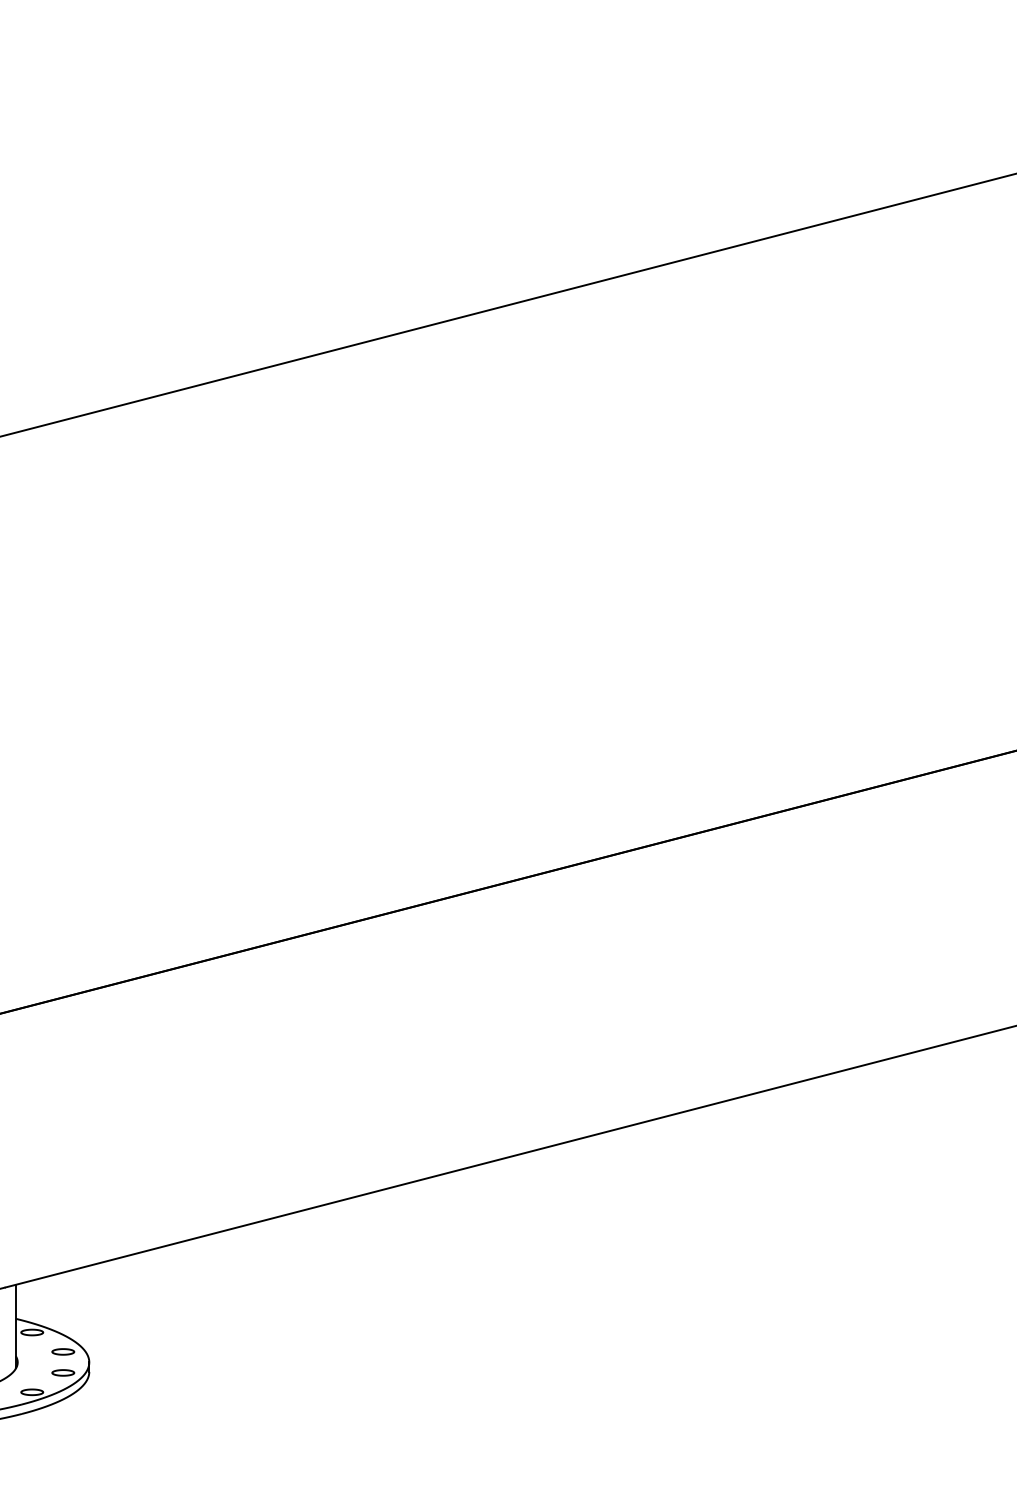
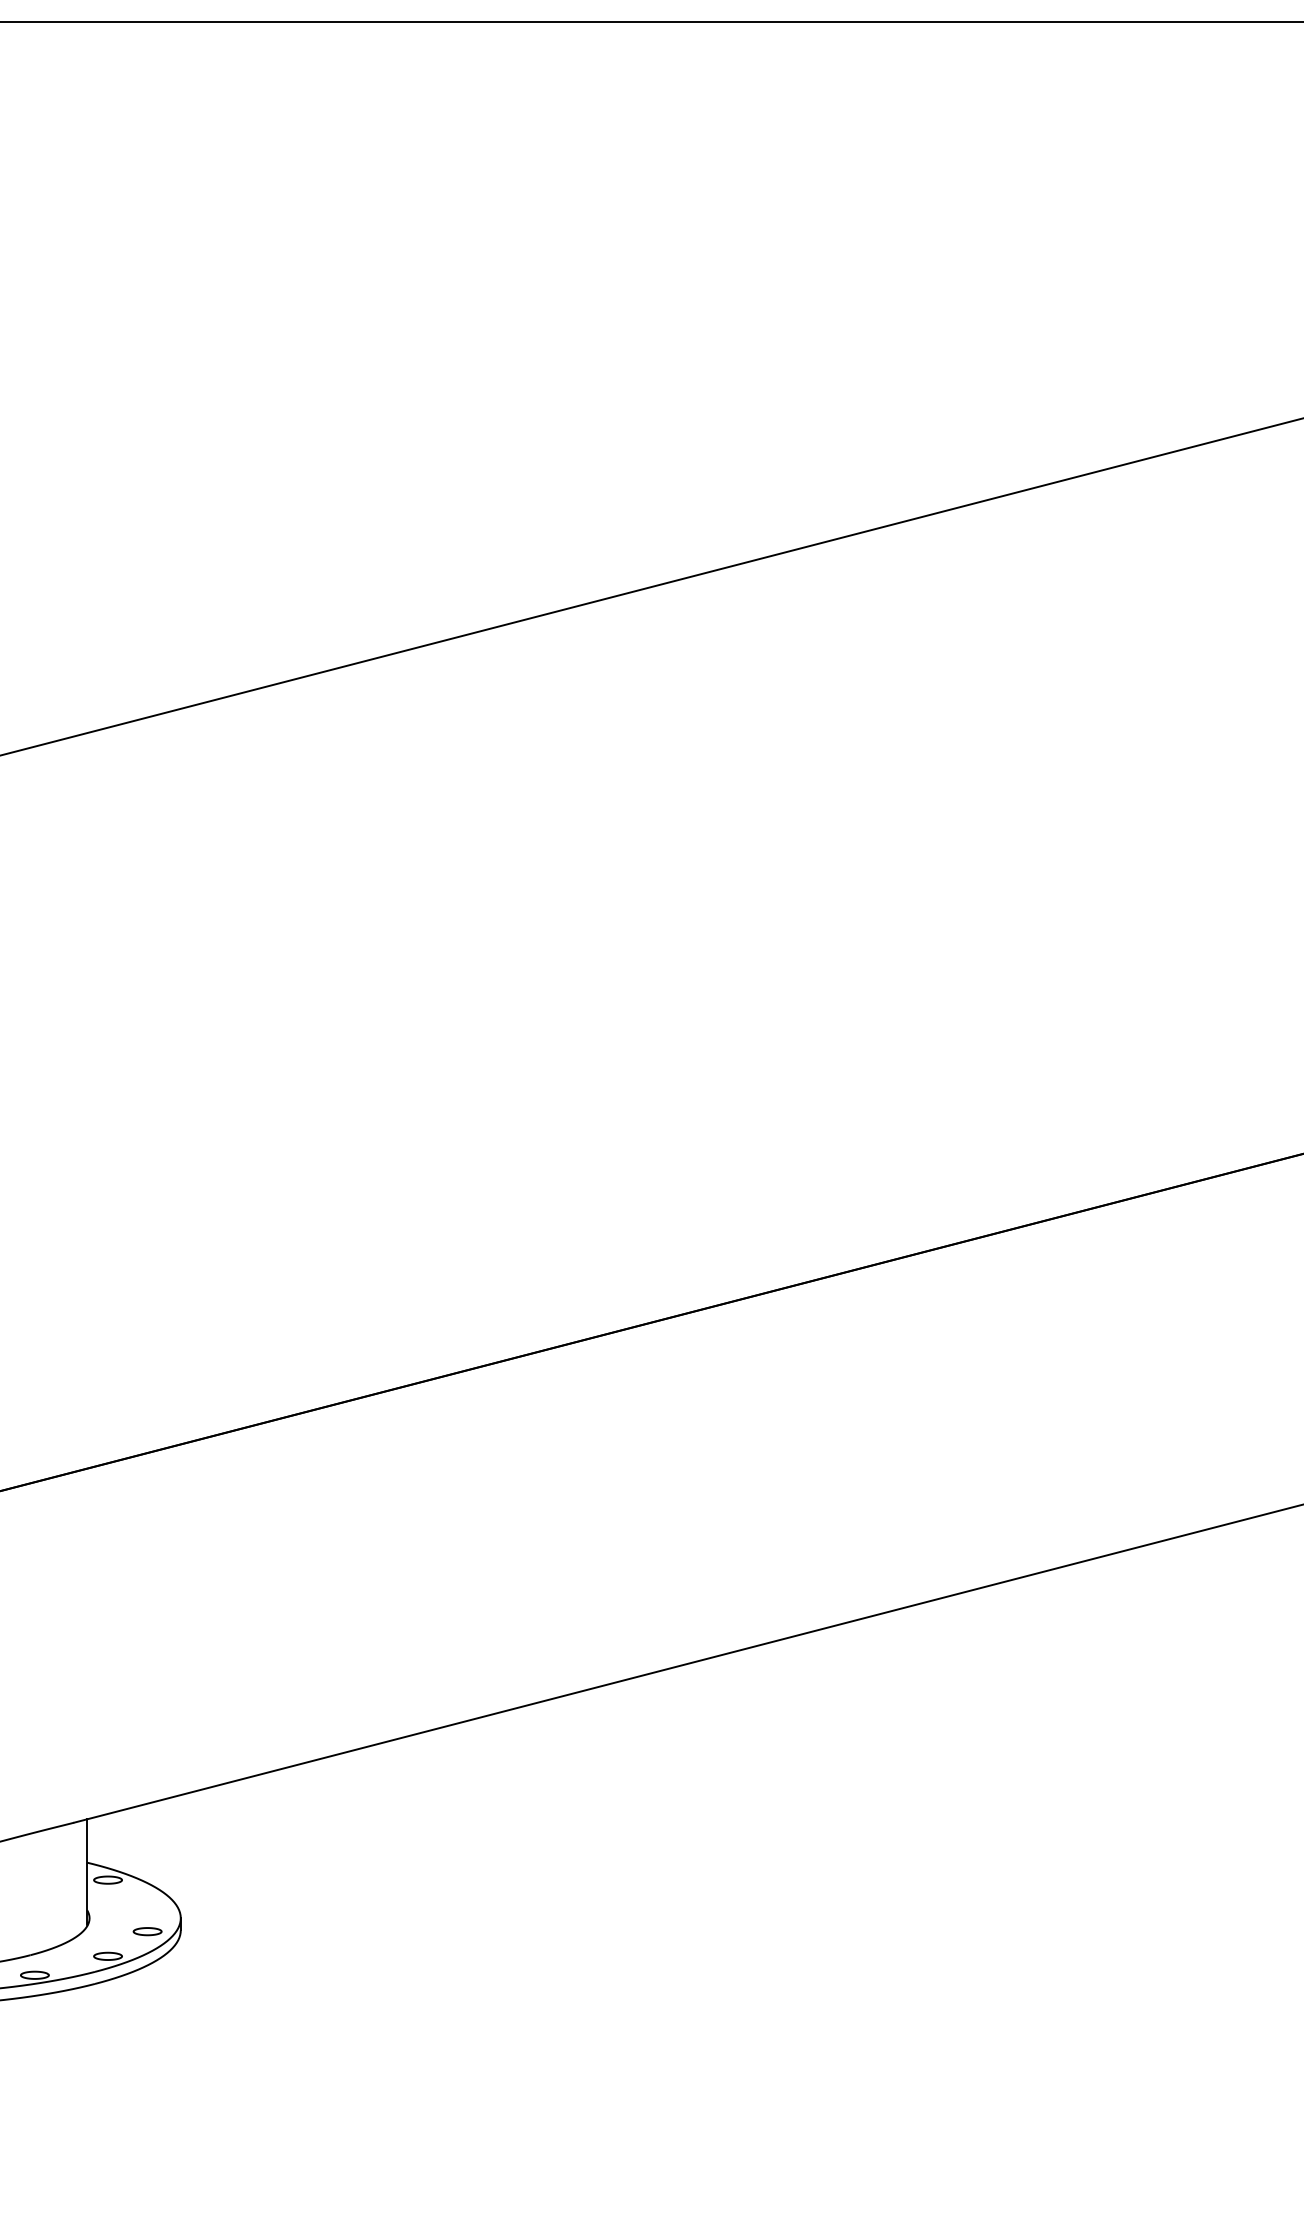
part: (63, 1351) -> (147, 1904), removed

